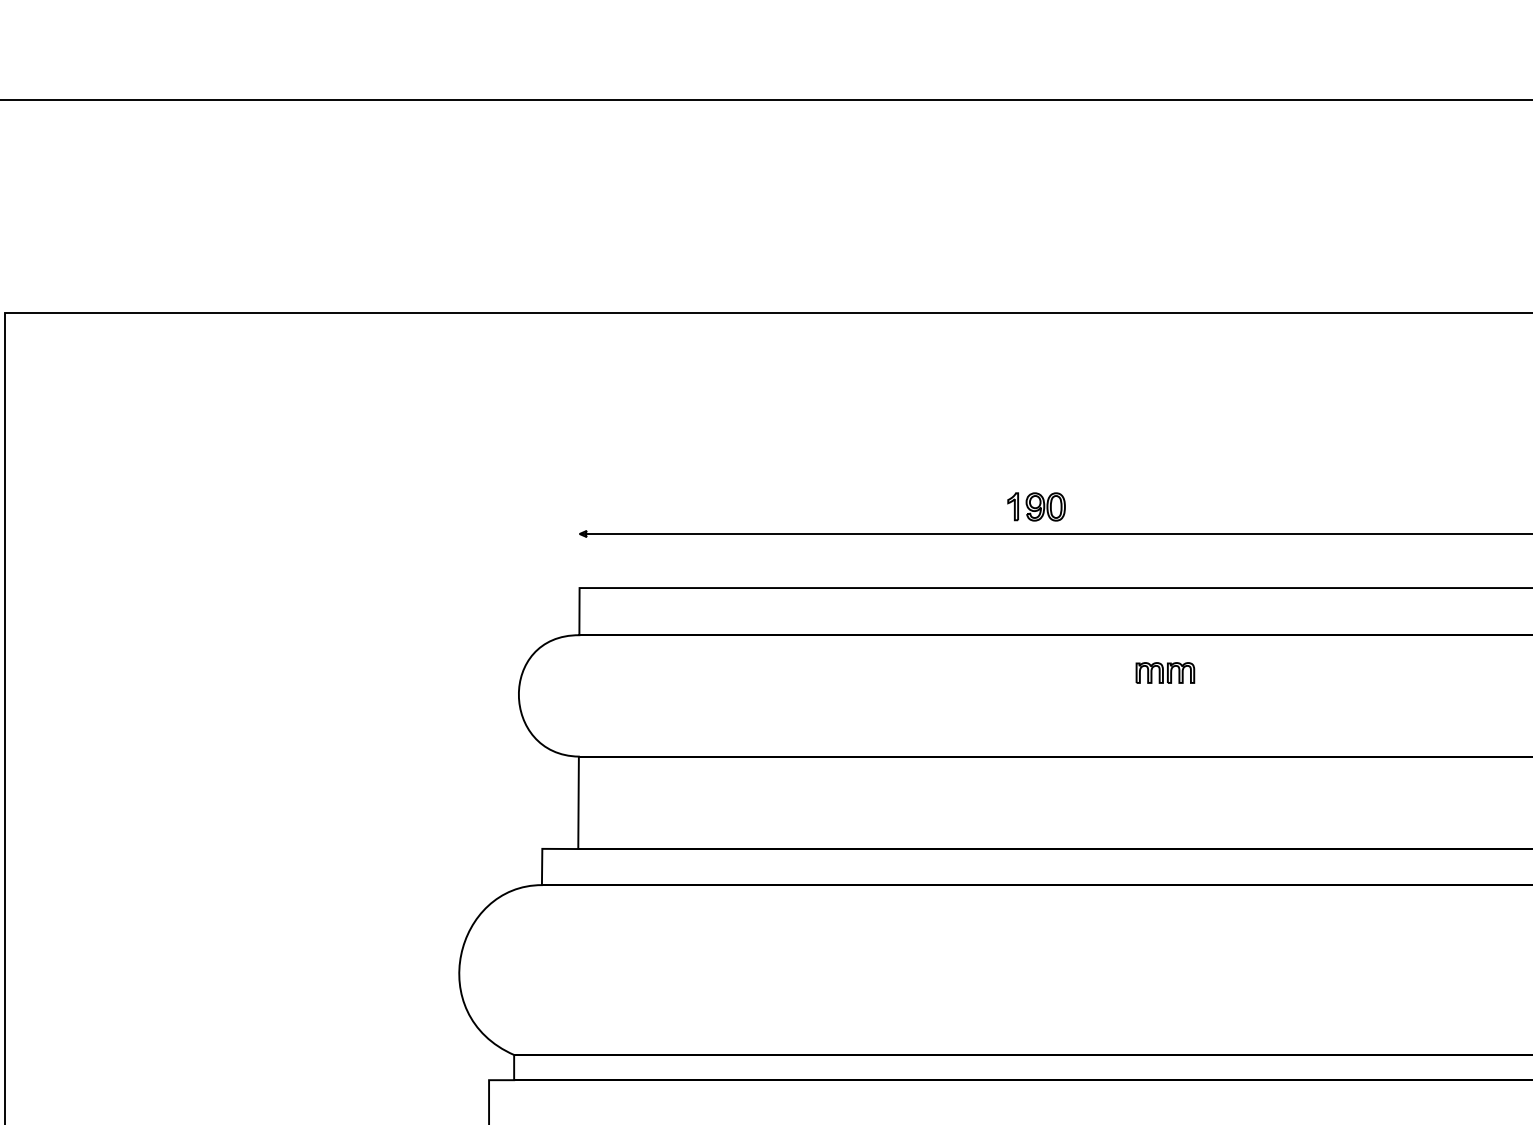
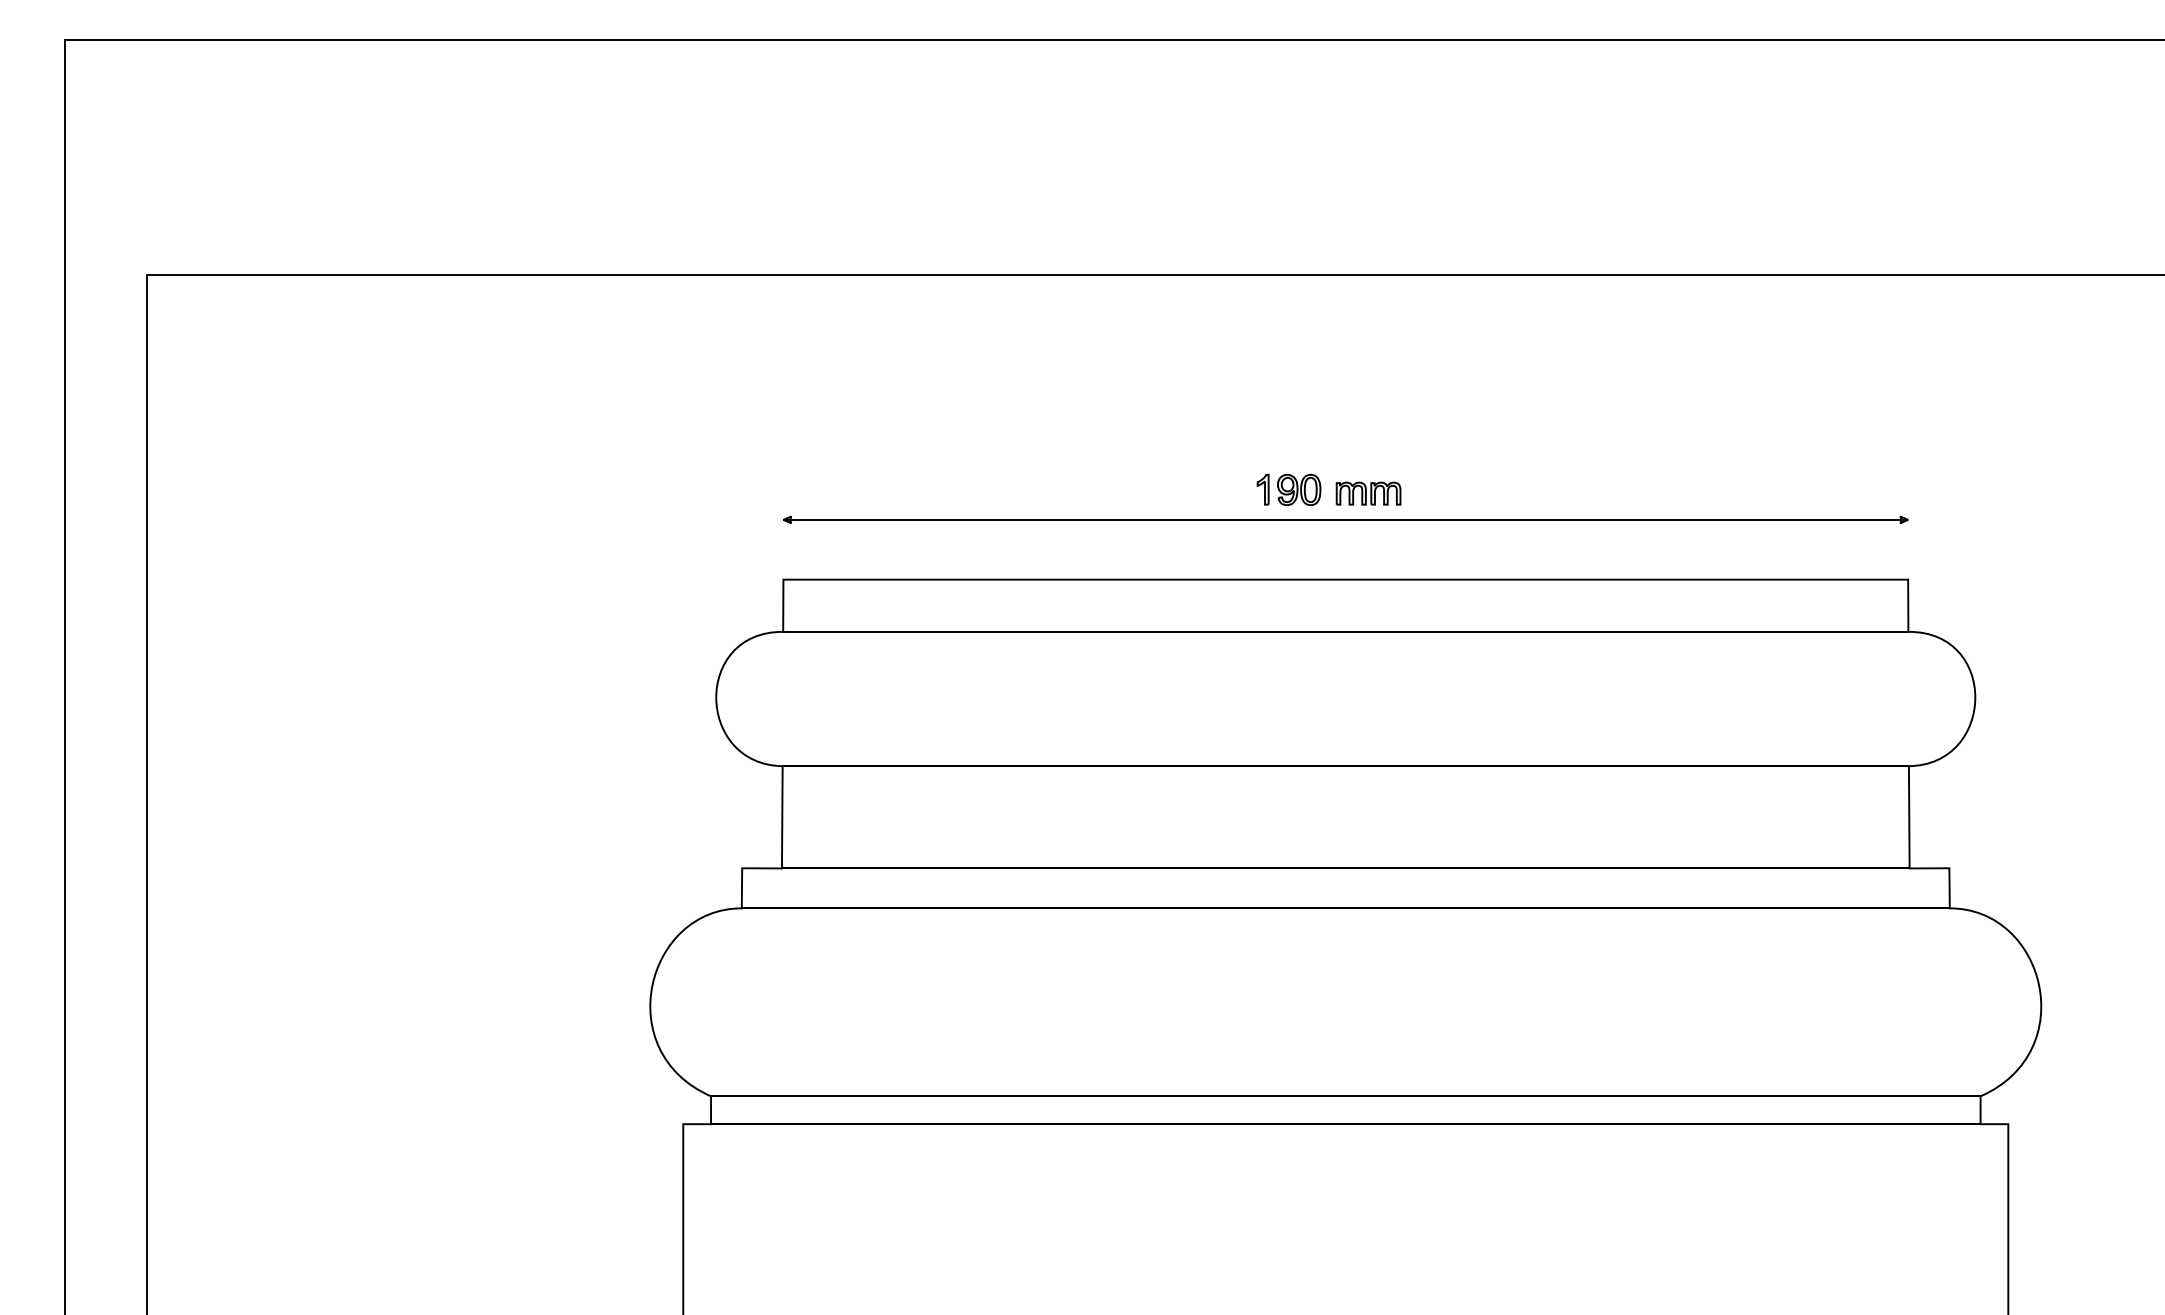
part: (1165, 672) -> (1368, 493), moved

